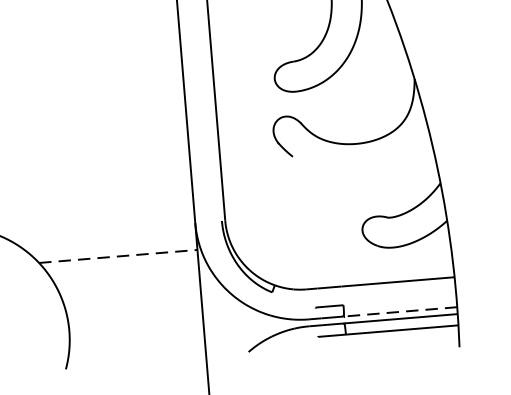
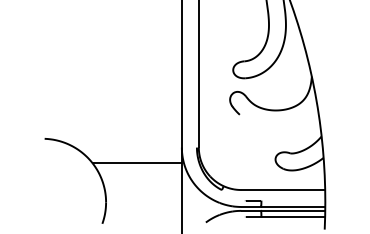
line: (119, 255) -> (137, 162), dashed -> solid
line: (399, 311) -> (292, 206), dashed -> solid

